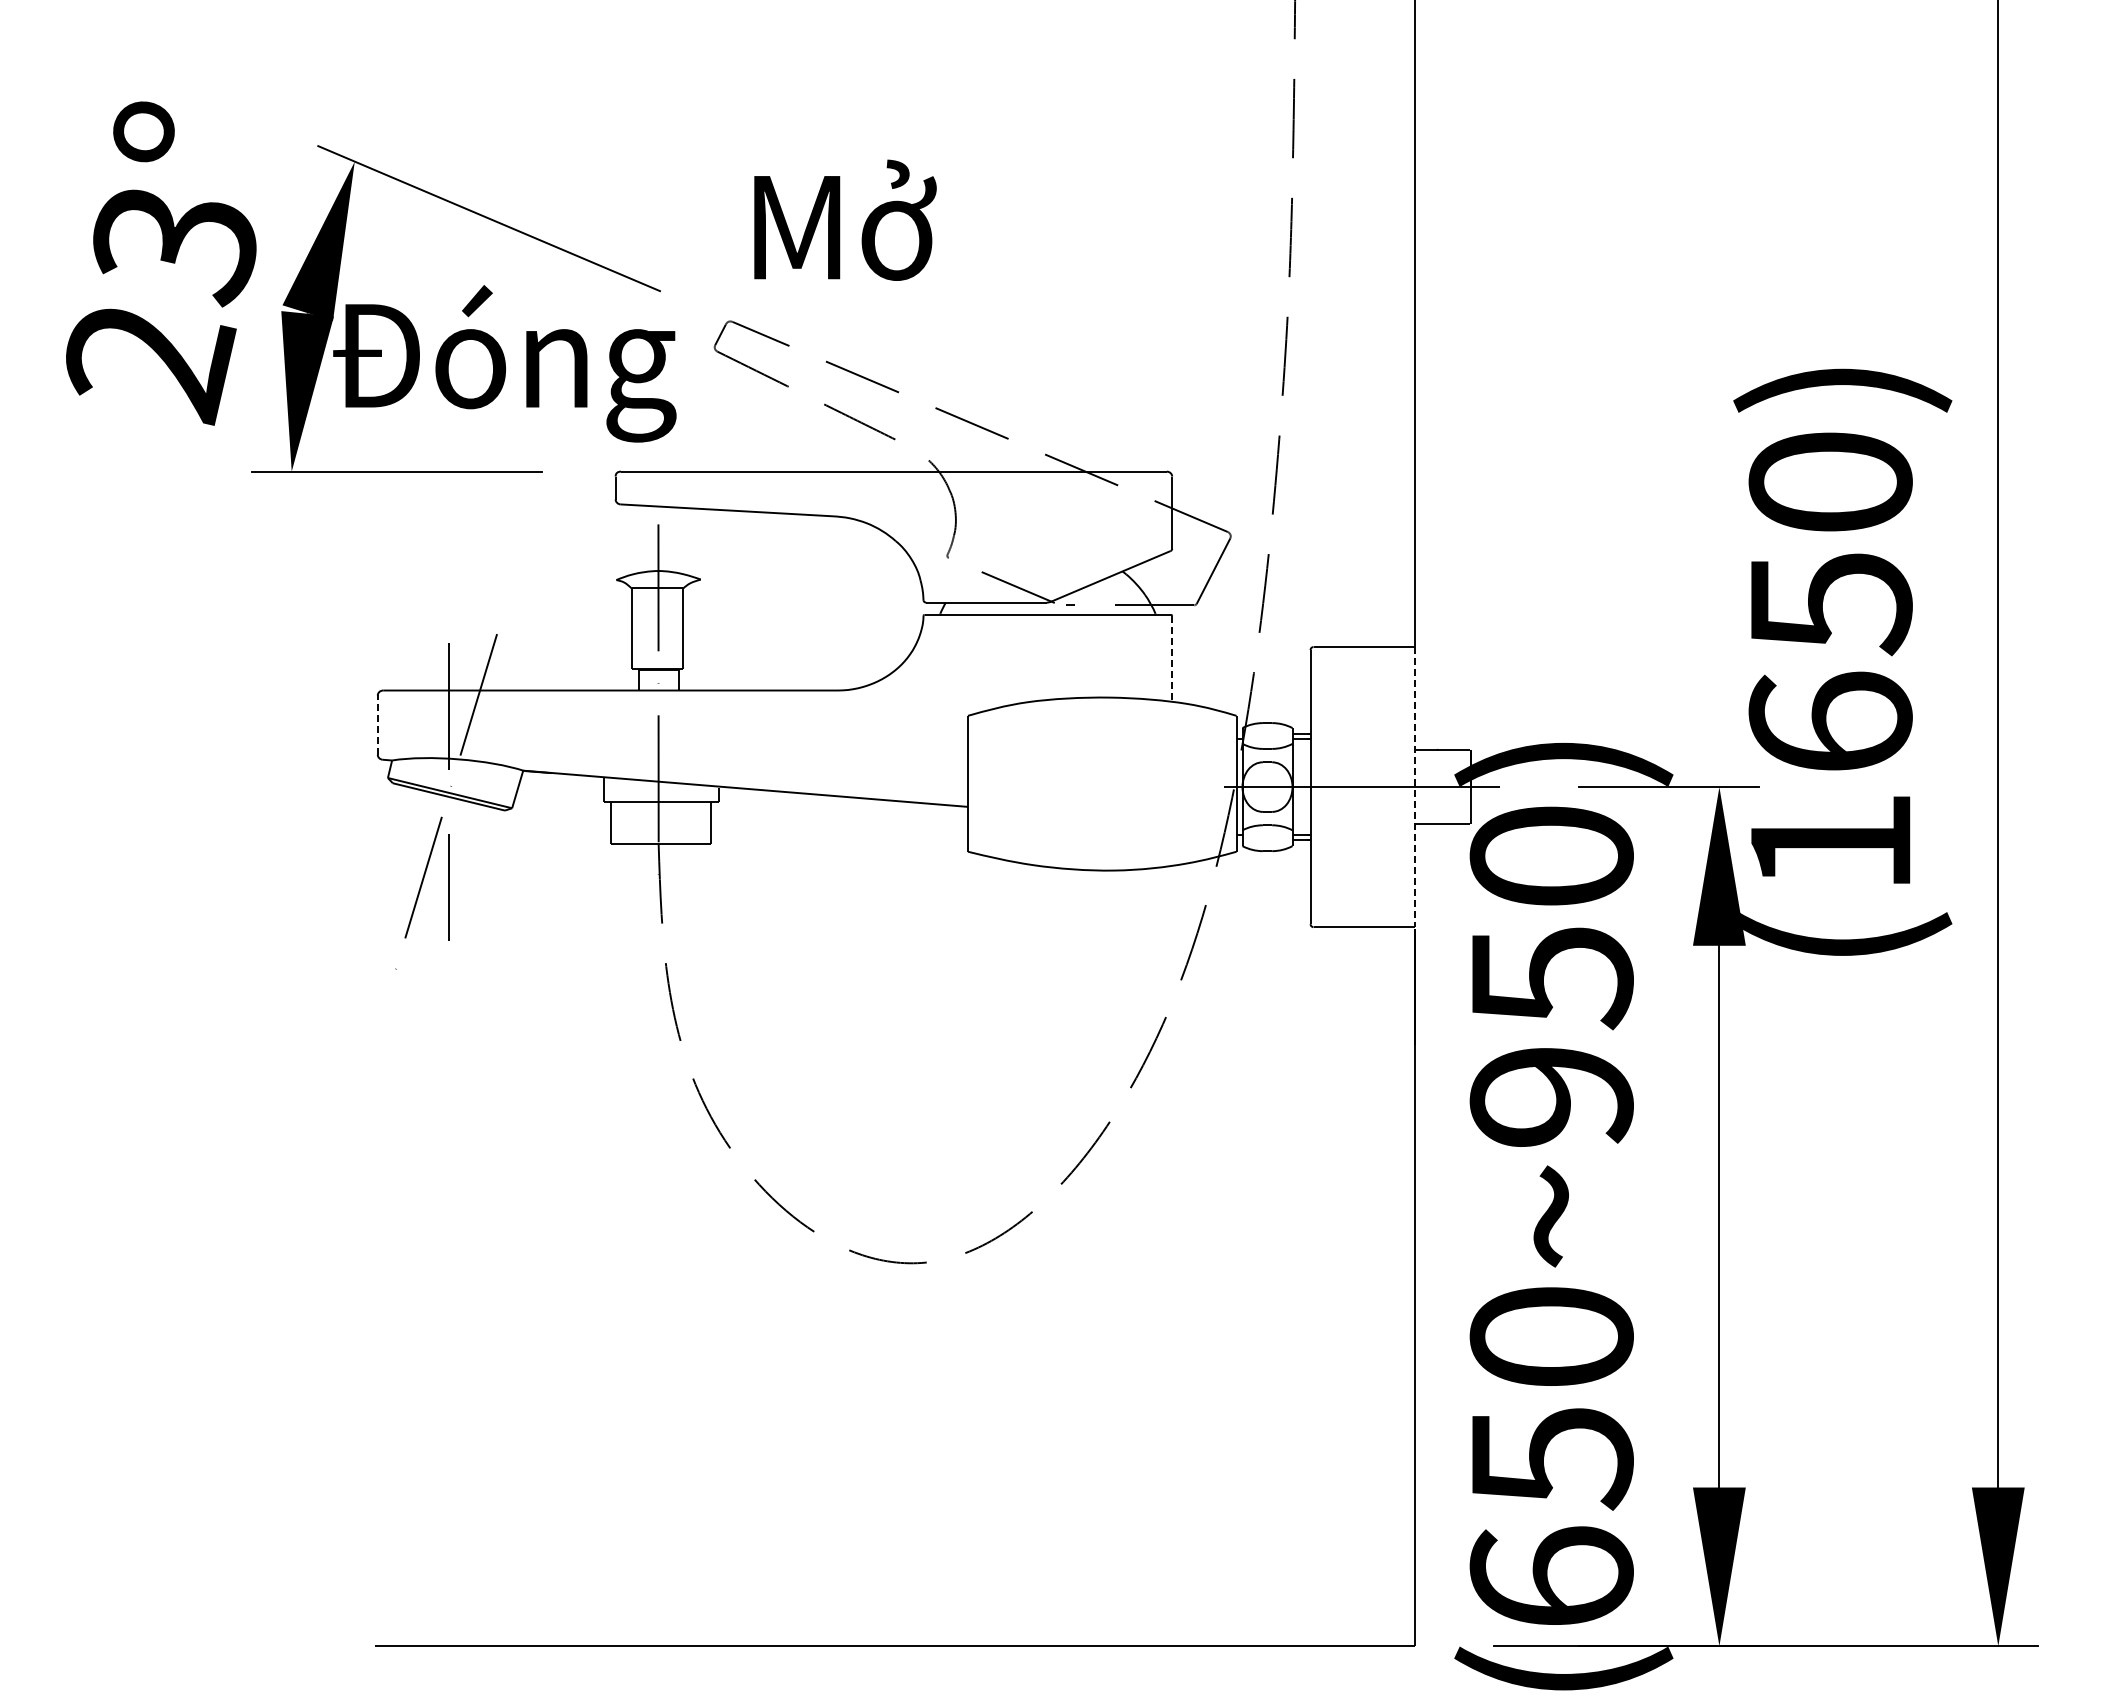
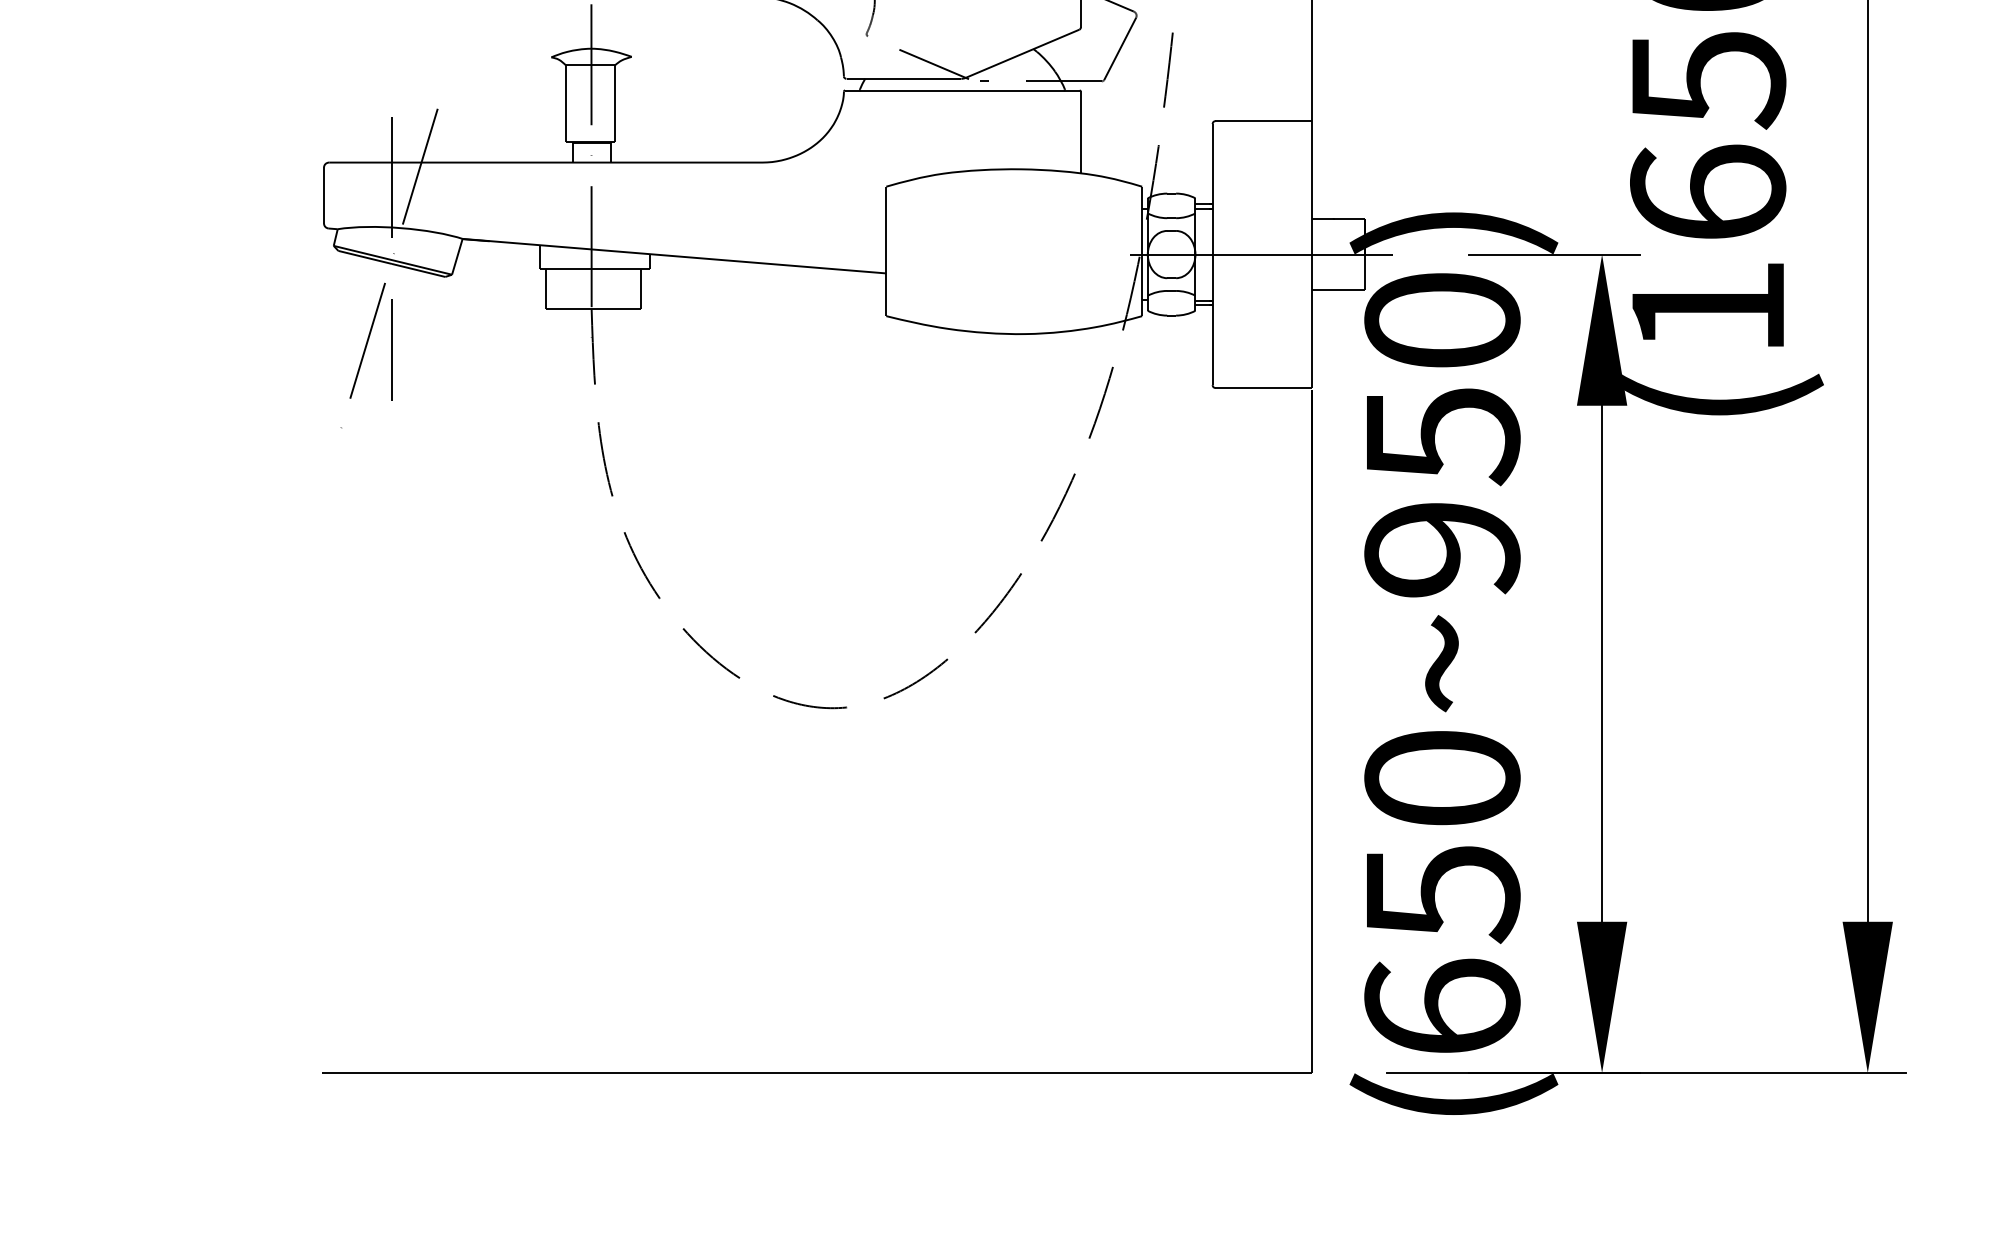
line: (1172, 658) -> (1081, 132), dashed -> solid
line: (377, 725) -> (323, 195), dashed -> solid
line: (1414, 787) -> (1311, 254), dashed -> solid

